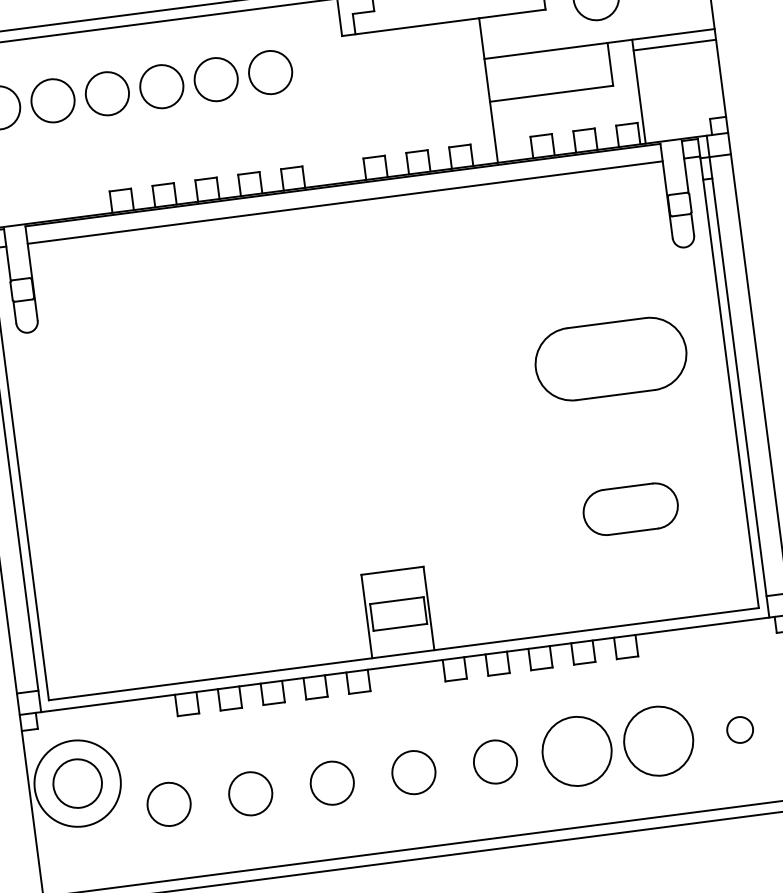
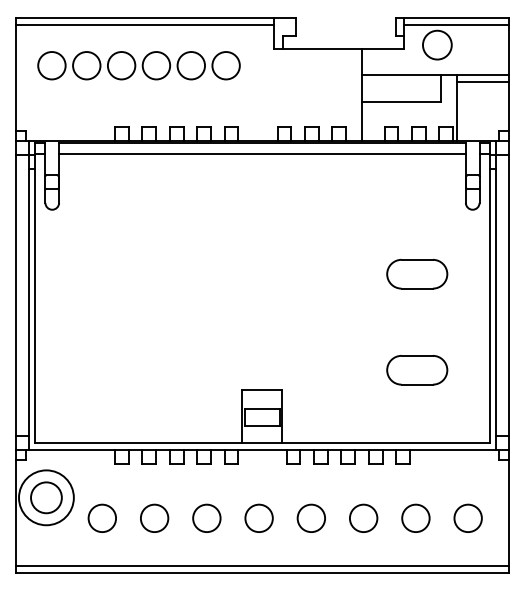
part: (611, 359) -> (417, 274), size x0.62
circle: (739, 728) -> (467, 517), size x1.67
circle: (657, 739) -> (415, 517), size x0.62
circle: (576, 751) -> (363, 518), size x0.62

